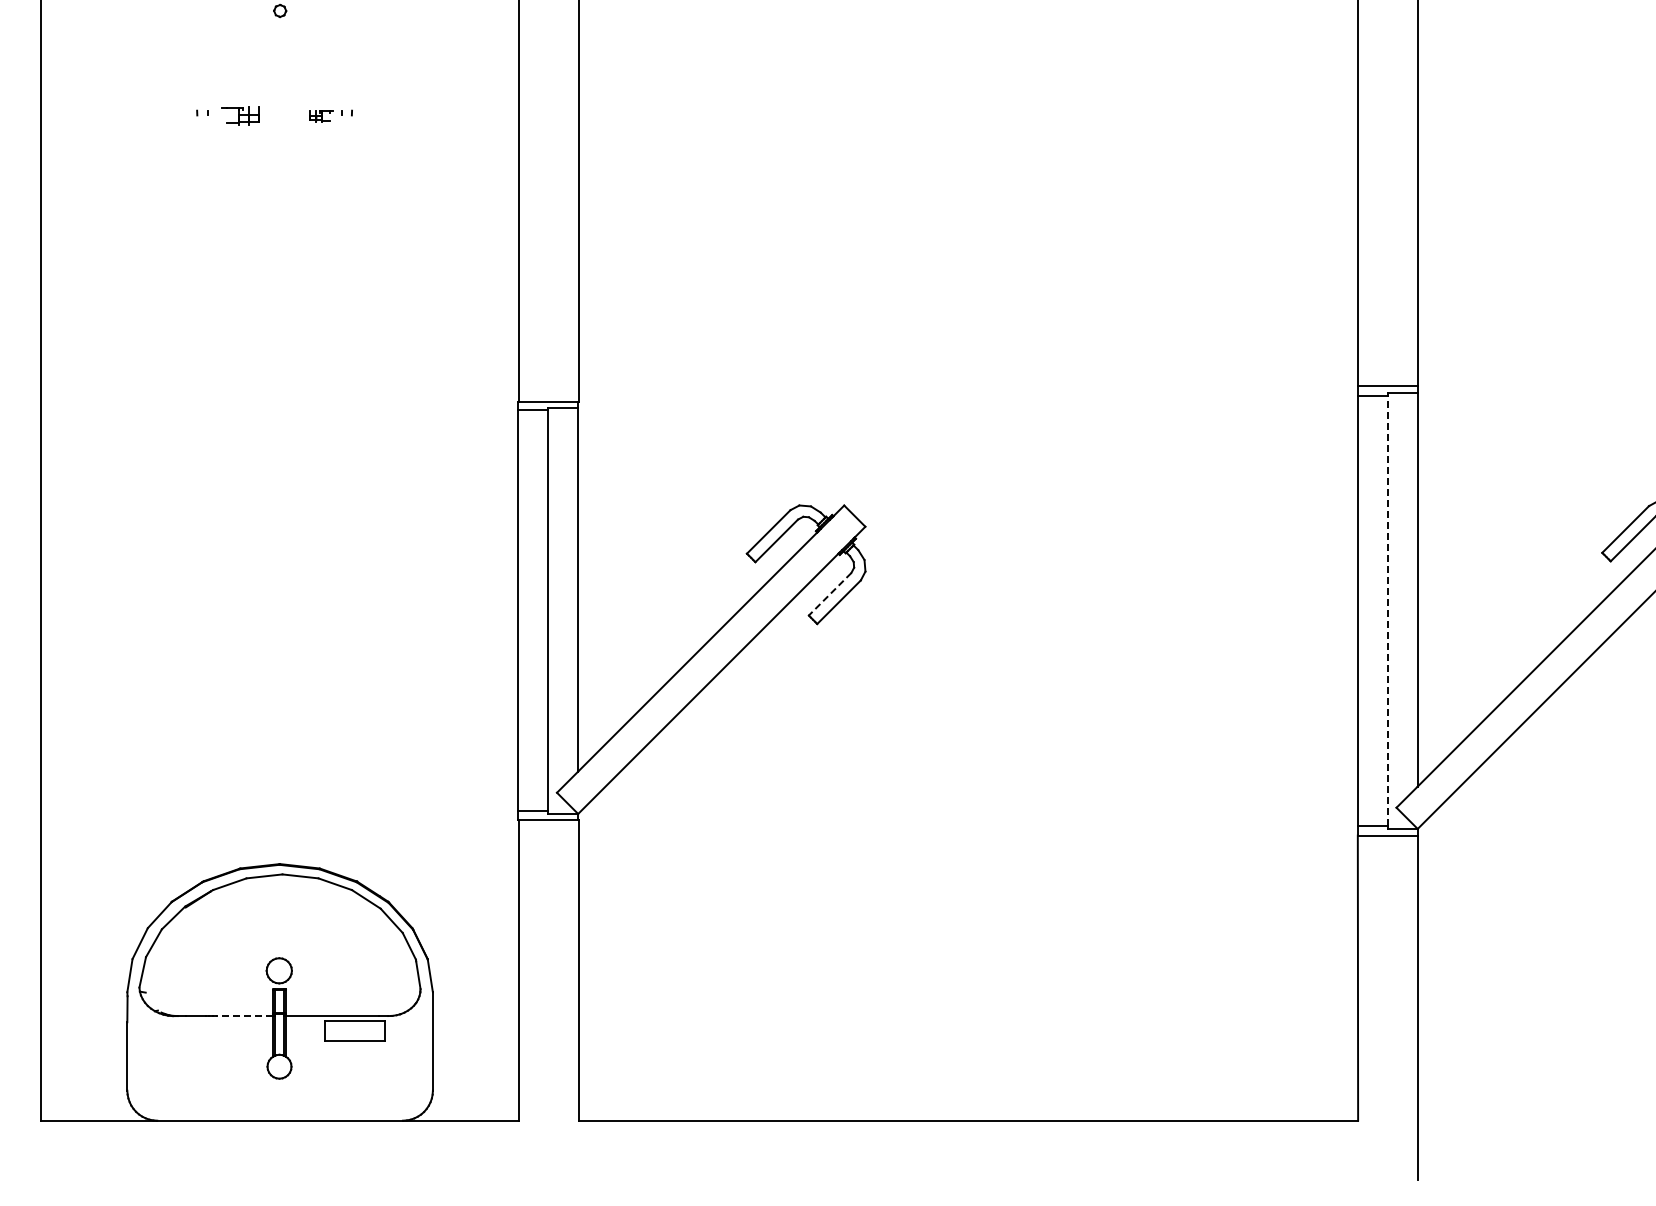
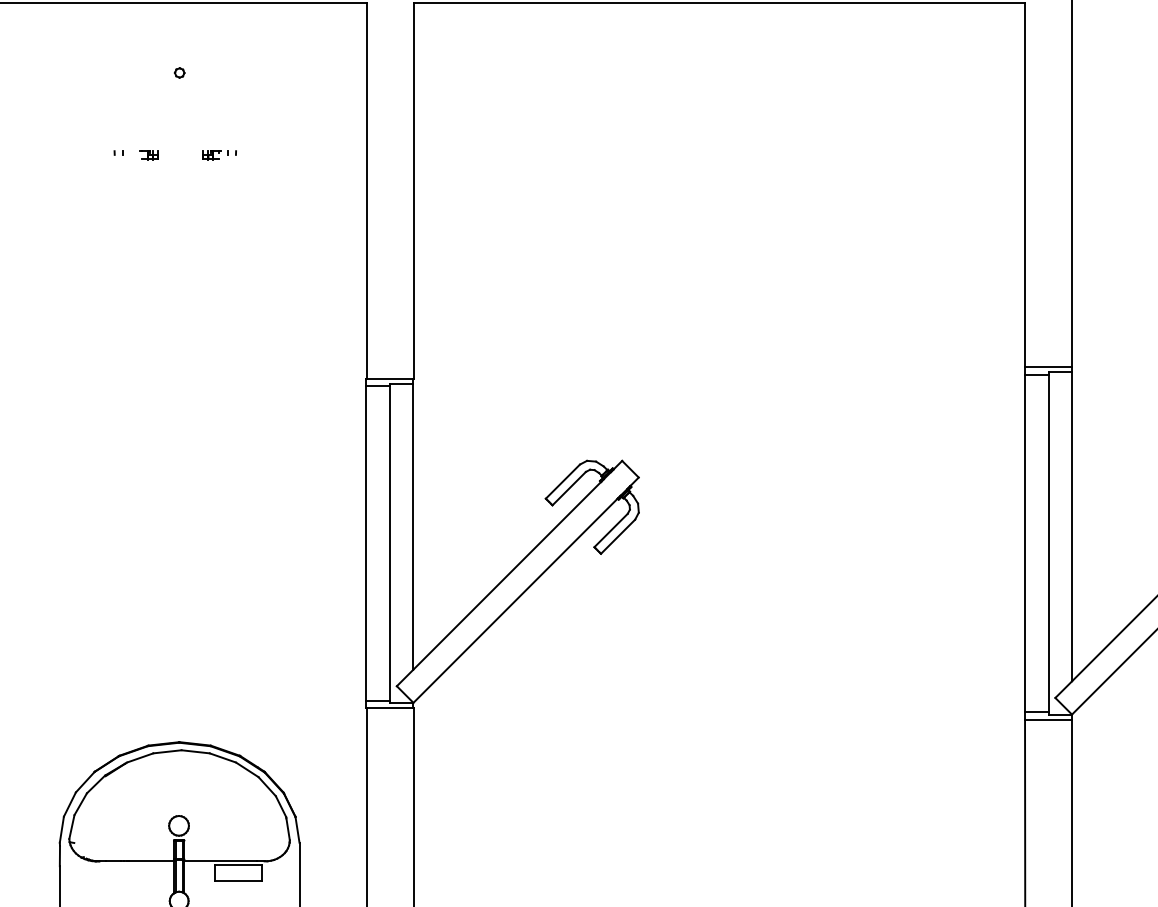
part: (240, 116) -> (148, 155), size x0.62
line: (829, 594) -> (610, 530), dashed -> solid
line: (1387, 610) -> (1048, 543), dashed -> solid
line: (244, 1016) -> (151, 861), dashed -> solid

